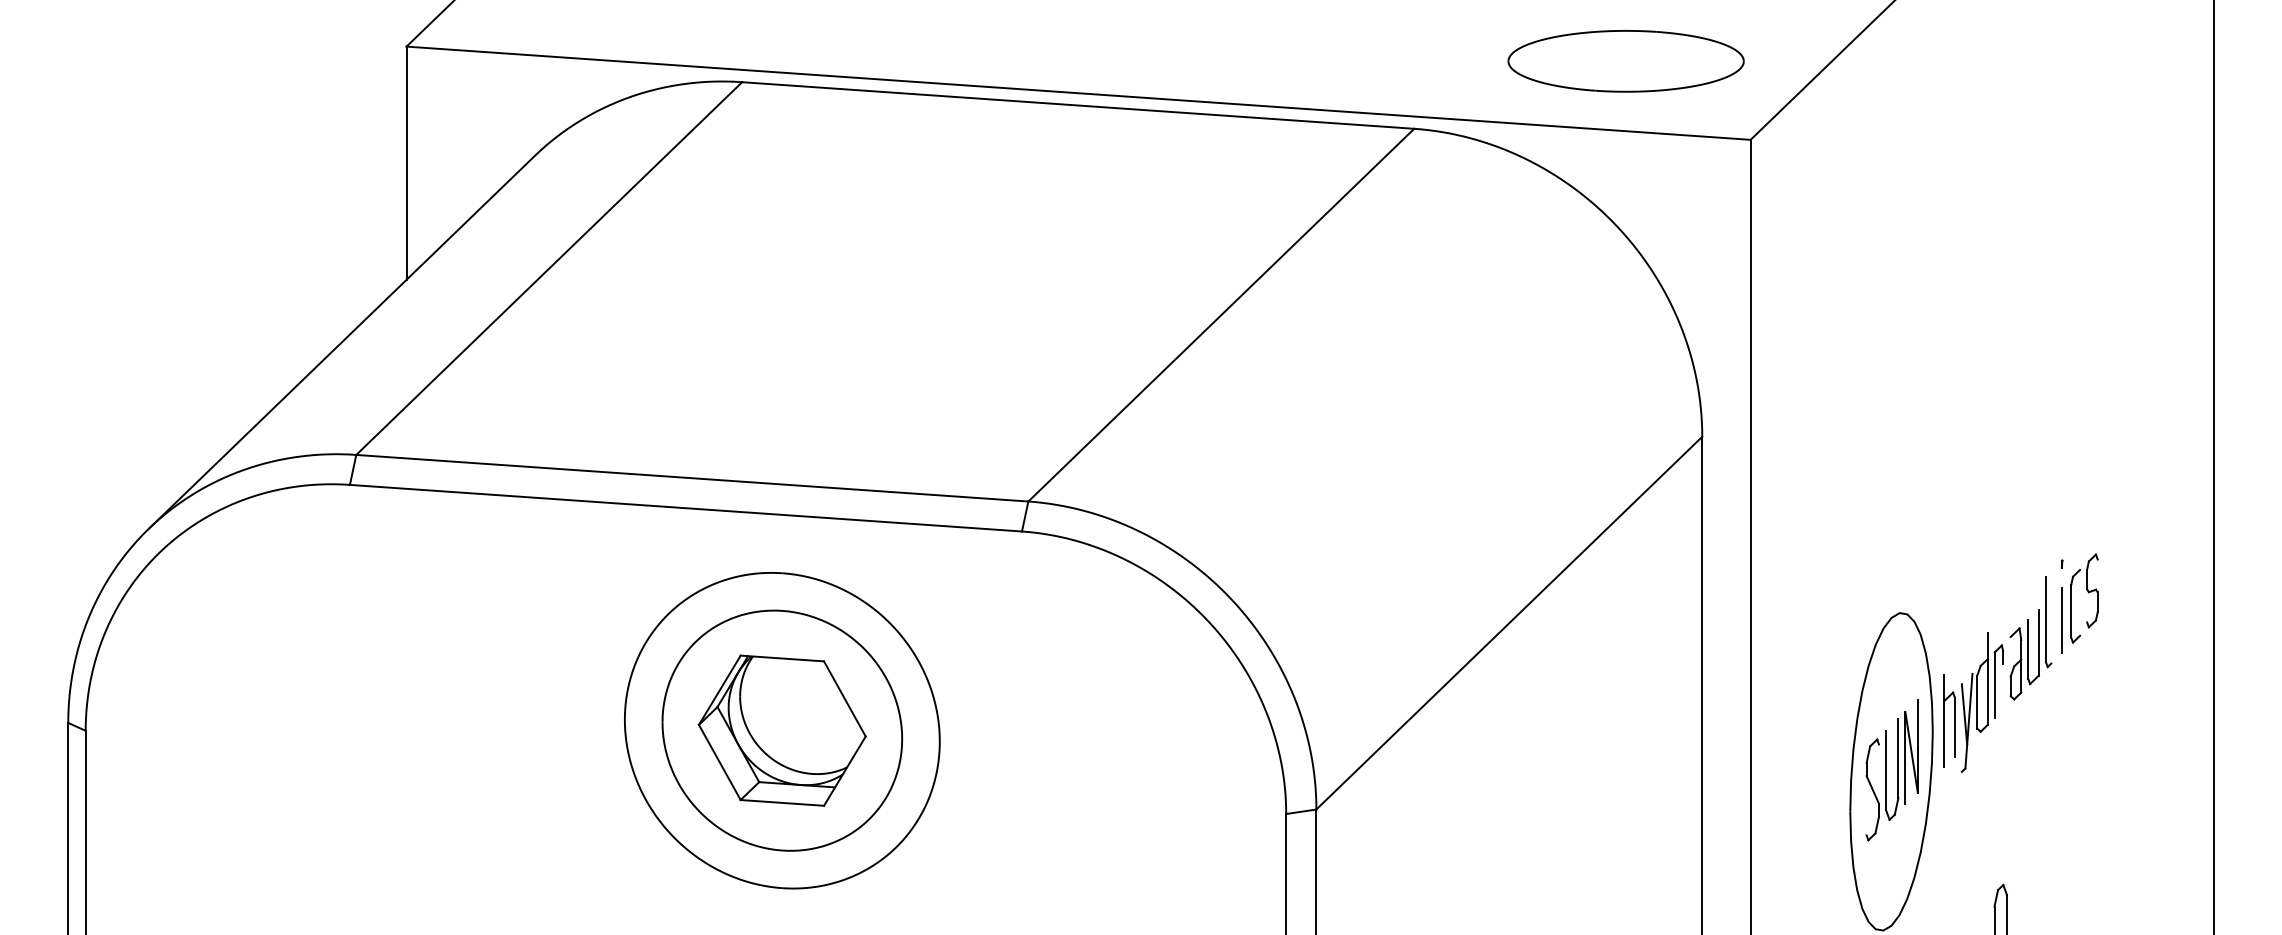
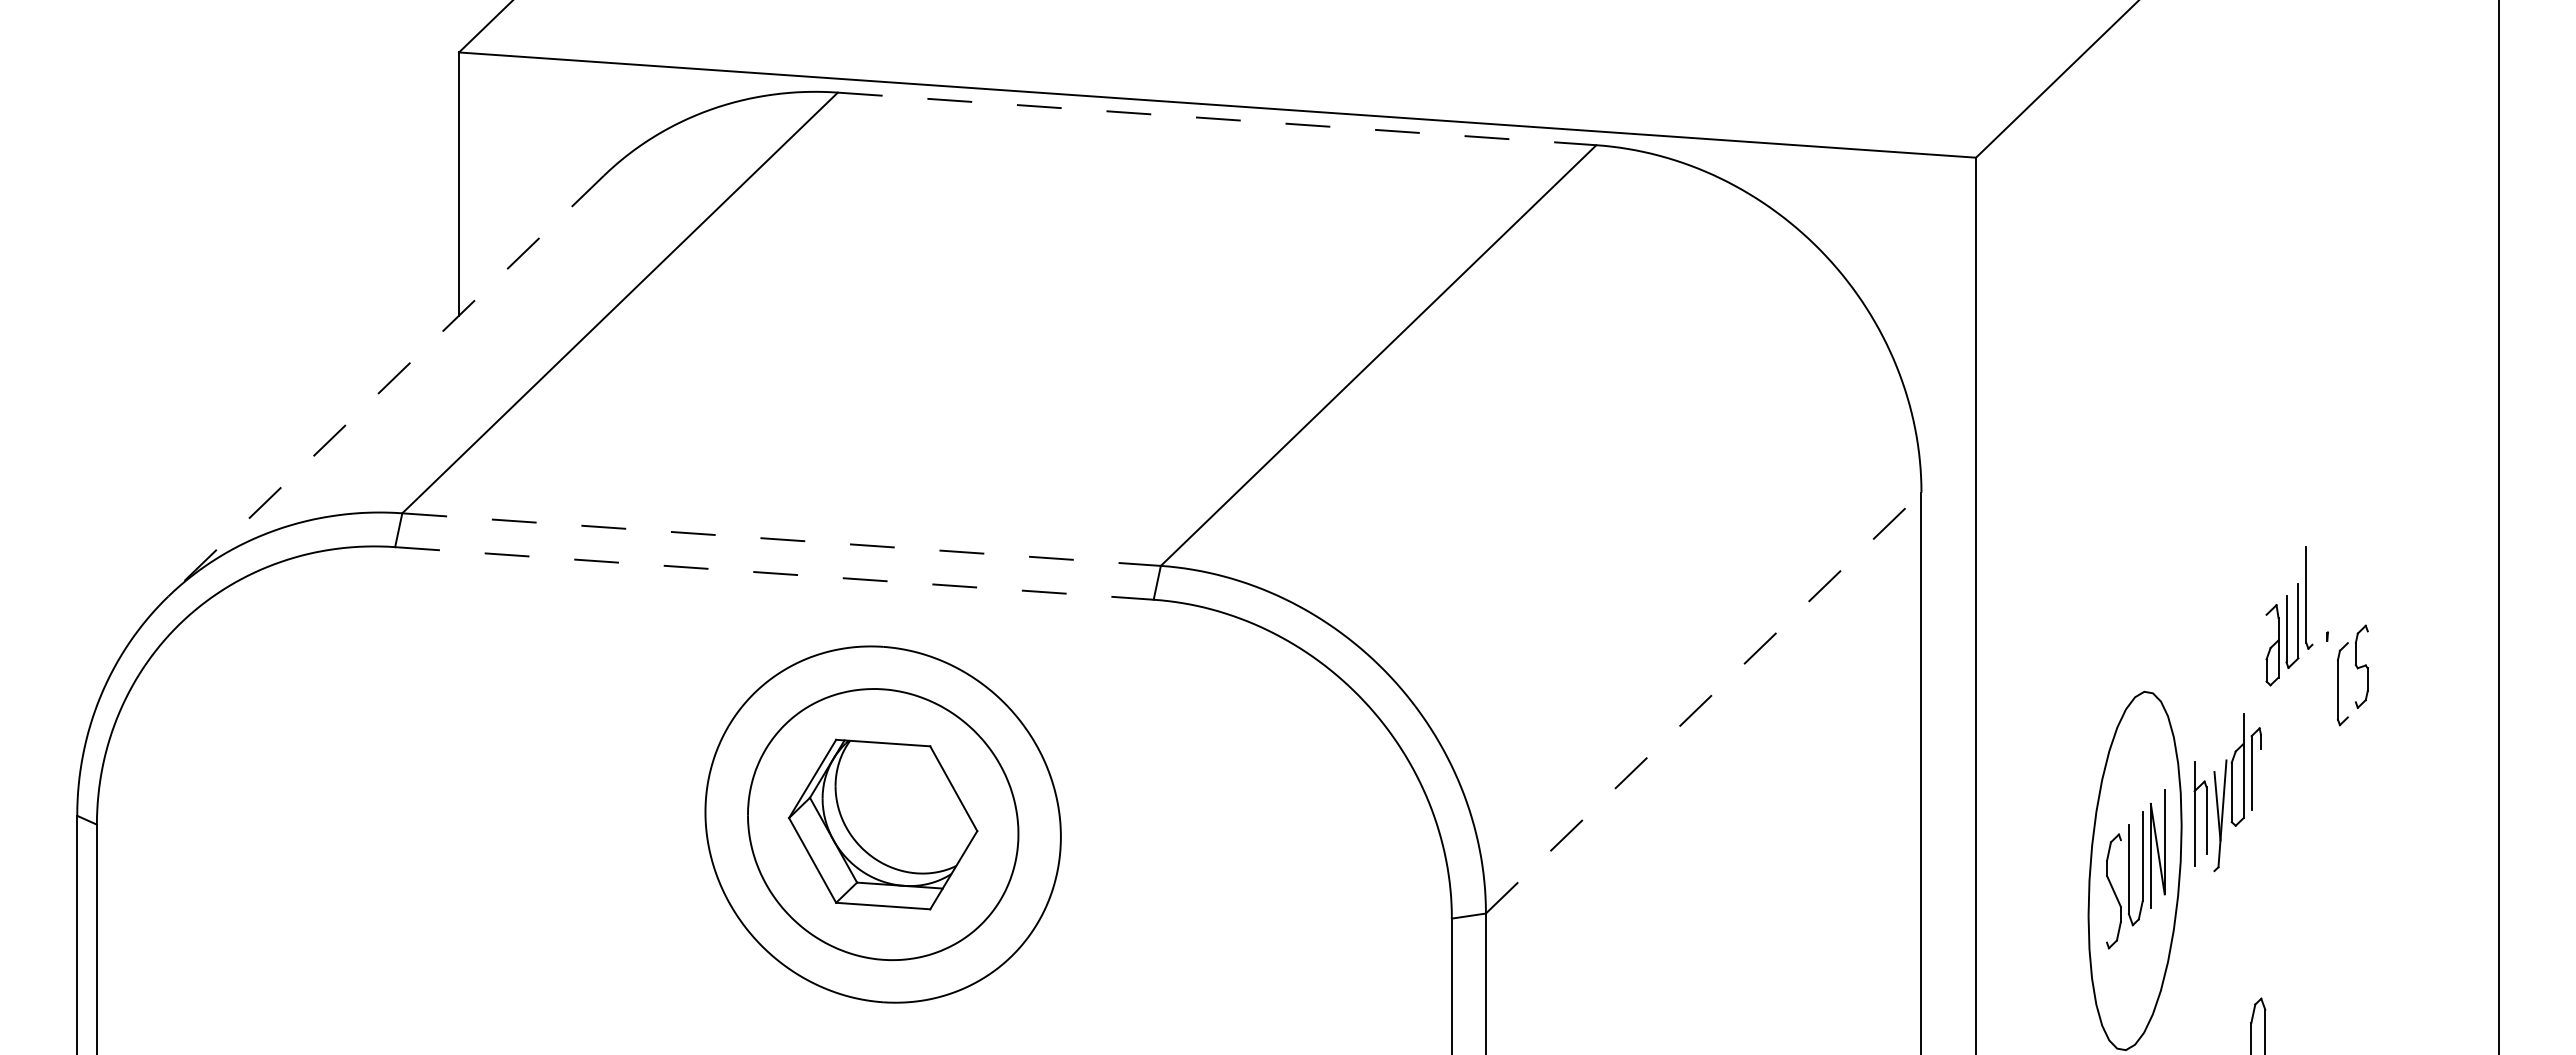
part: (1626, 60) -> (1835, 68), removed
line: (1078, 105) -> (1217, 118), solid -> dashed
line: (342, 341) -> (386, 385), solid -> dashed
line: (693, 478) -> (782, 539), solid -> dashed
line: (686, 508) -> (774, 573), solid -> dashed
line: (2061, 620) -> (2327, 700), removed
line: (1509, 623) -> (1703, 703), solid -> dashed
part: (2030, 638) -> (2289, 616), moved

